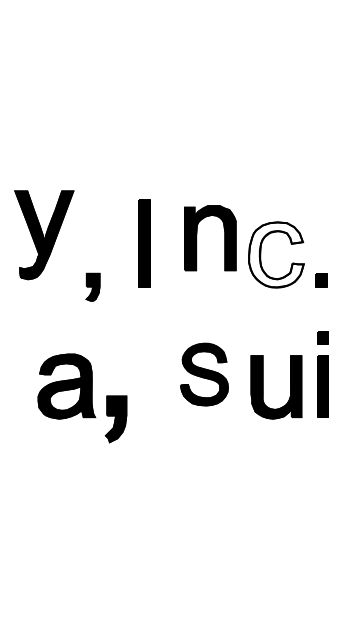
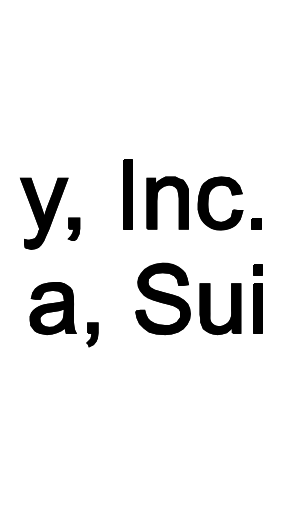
part: (44, 234) -> (44, 213), moved
part: (197, 237) -> (157, 202), moved
part: (143, 243) -> (127, 194), moved
fill: (276, 254) -> (220, 203), added
part: (203, 374) -> (162, 298), size x1.43
part: (116, 419) -> (92, 334), size x0.62

